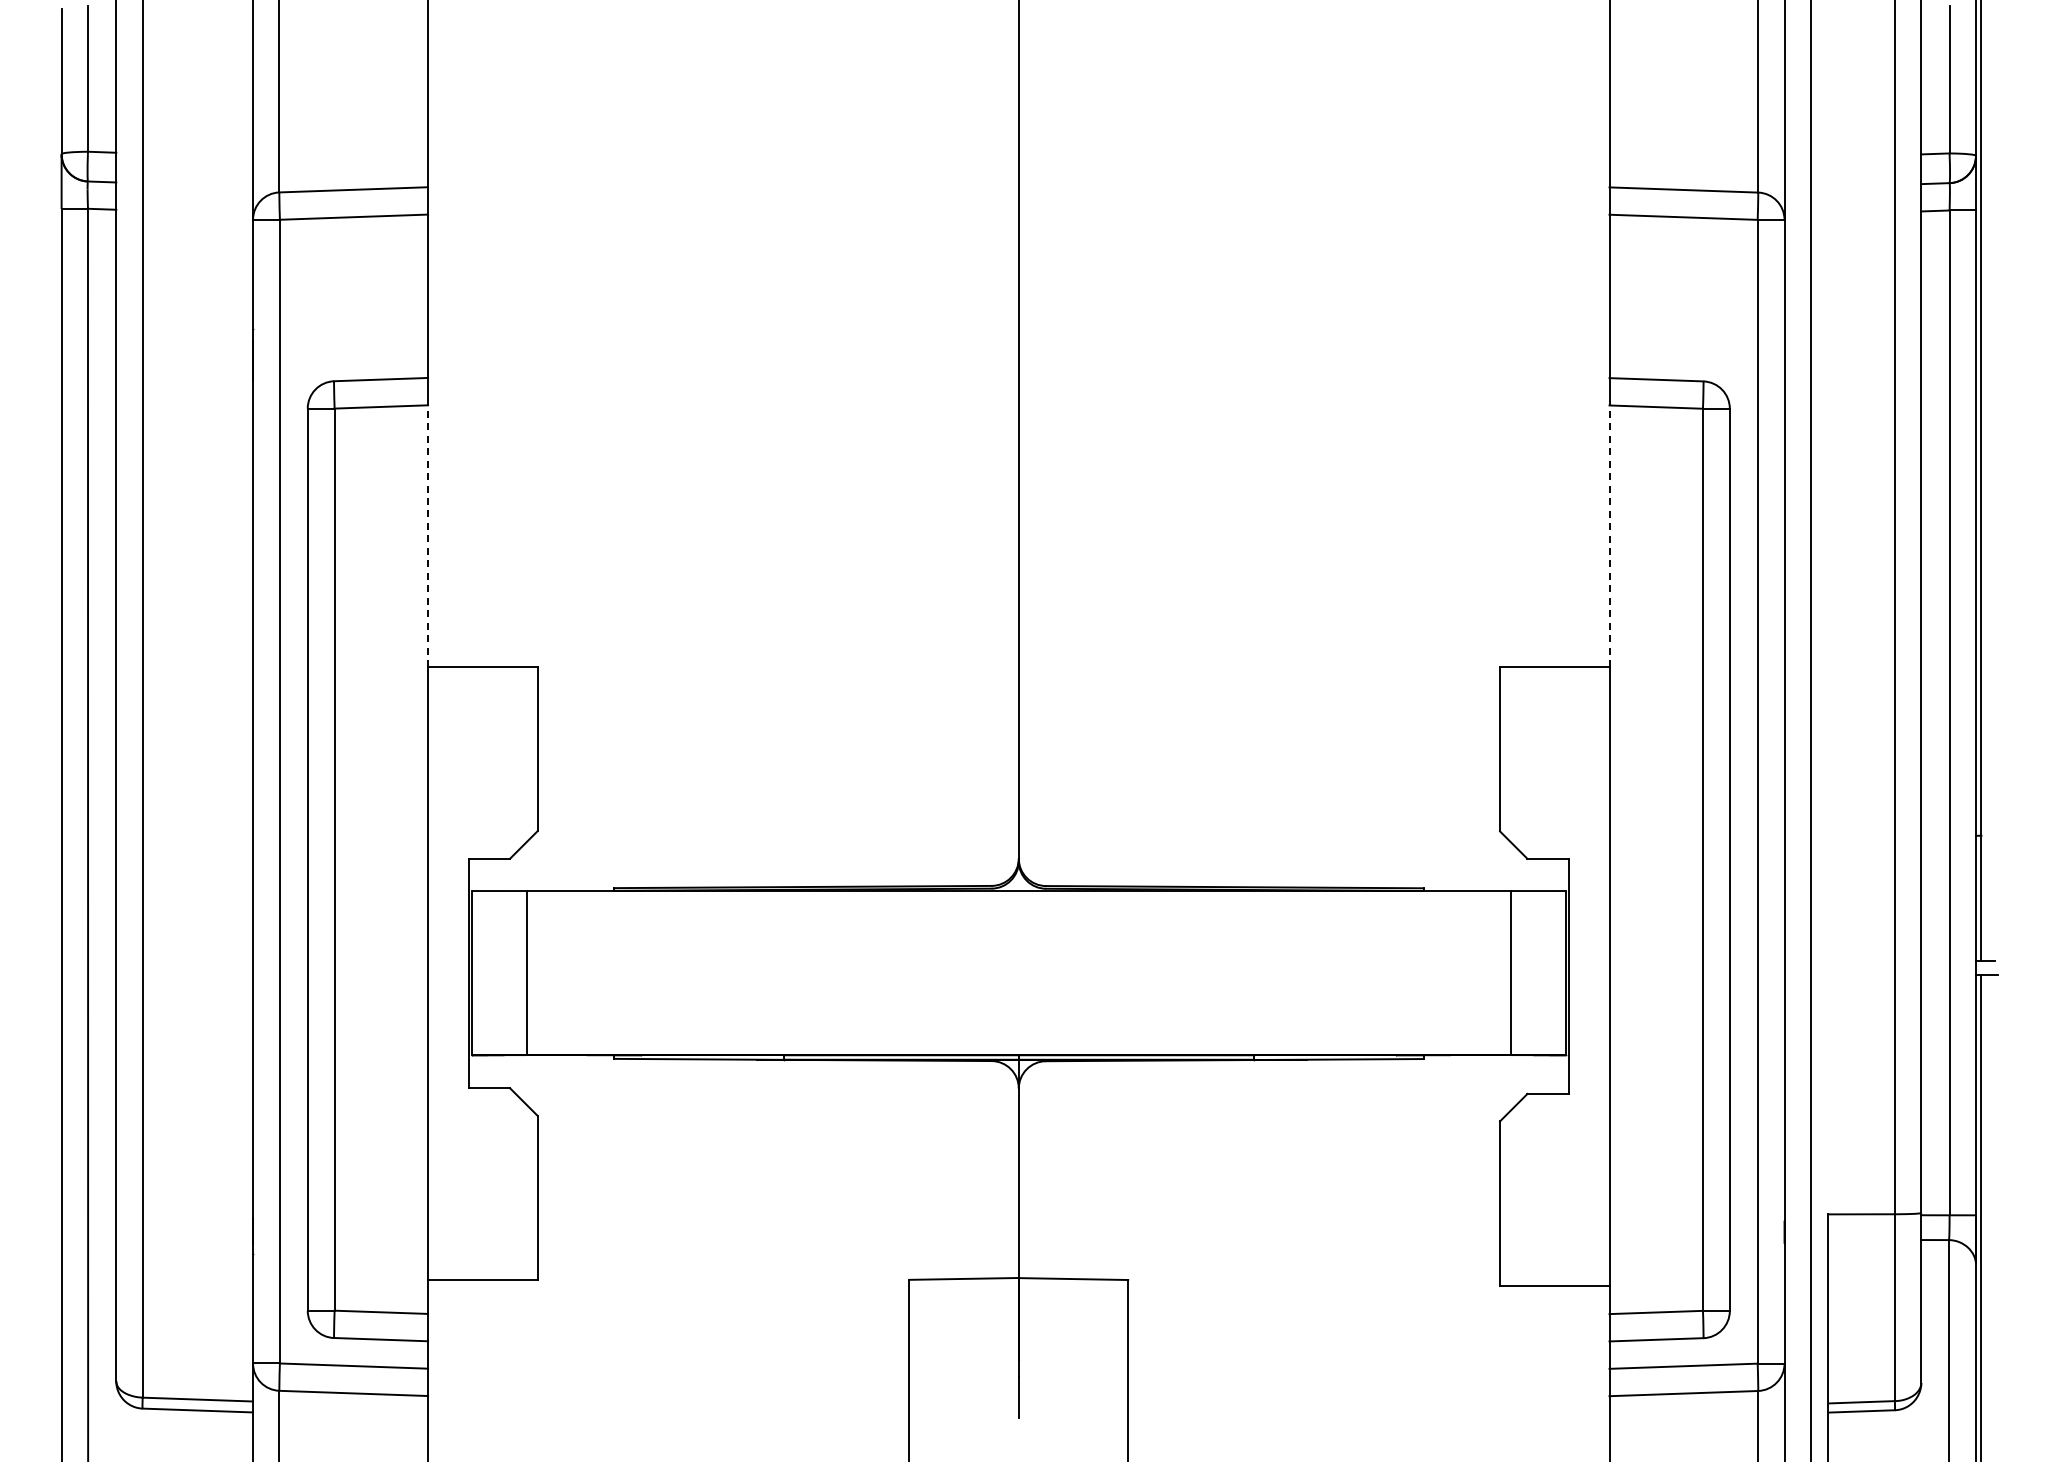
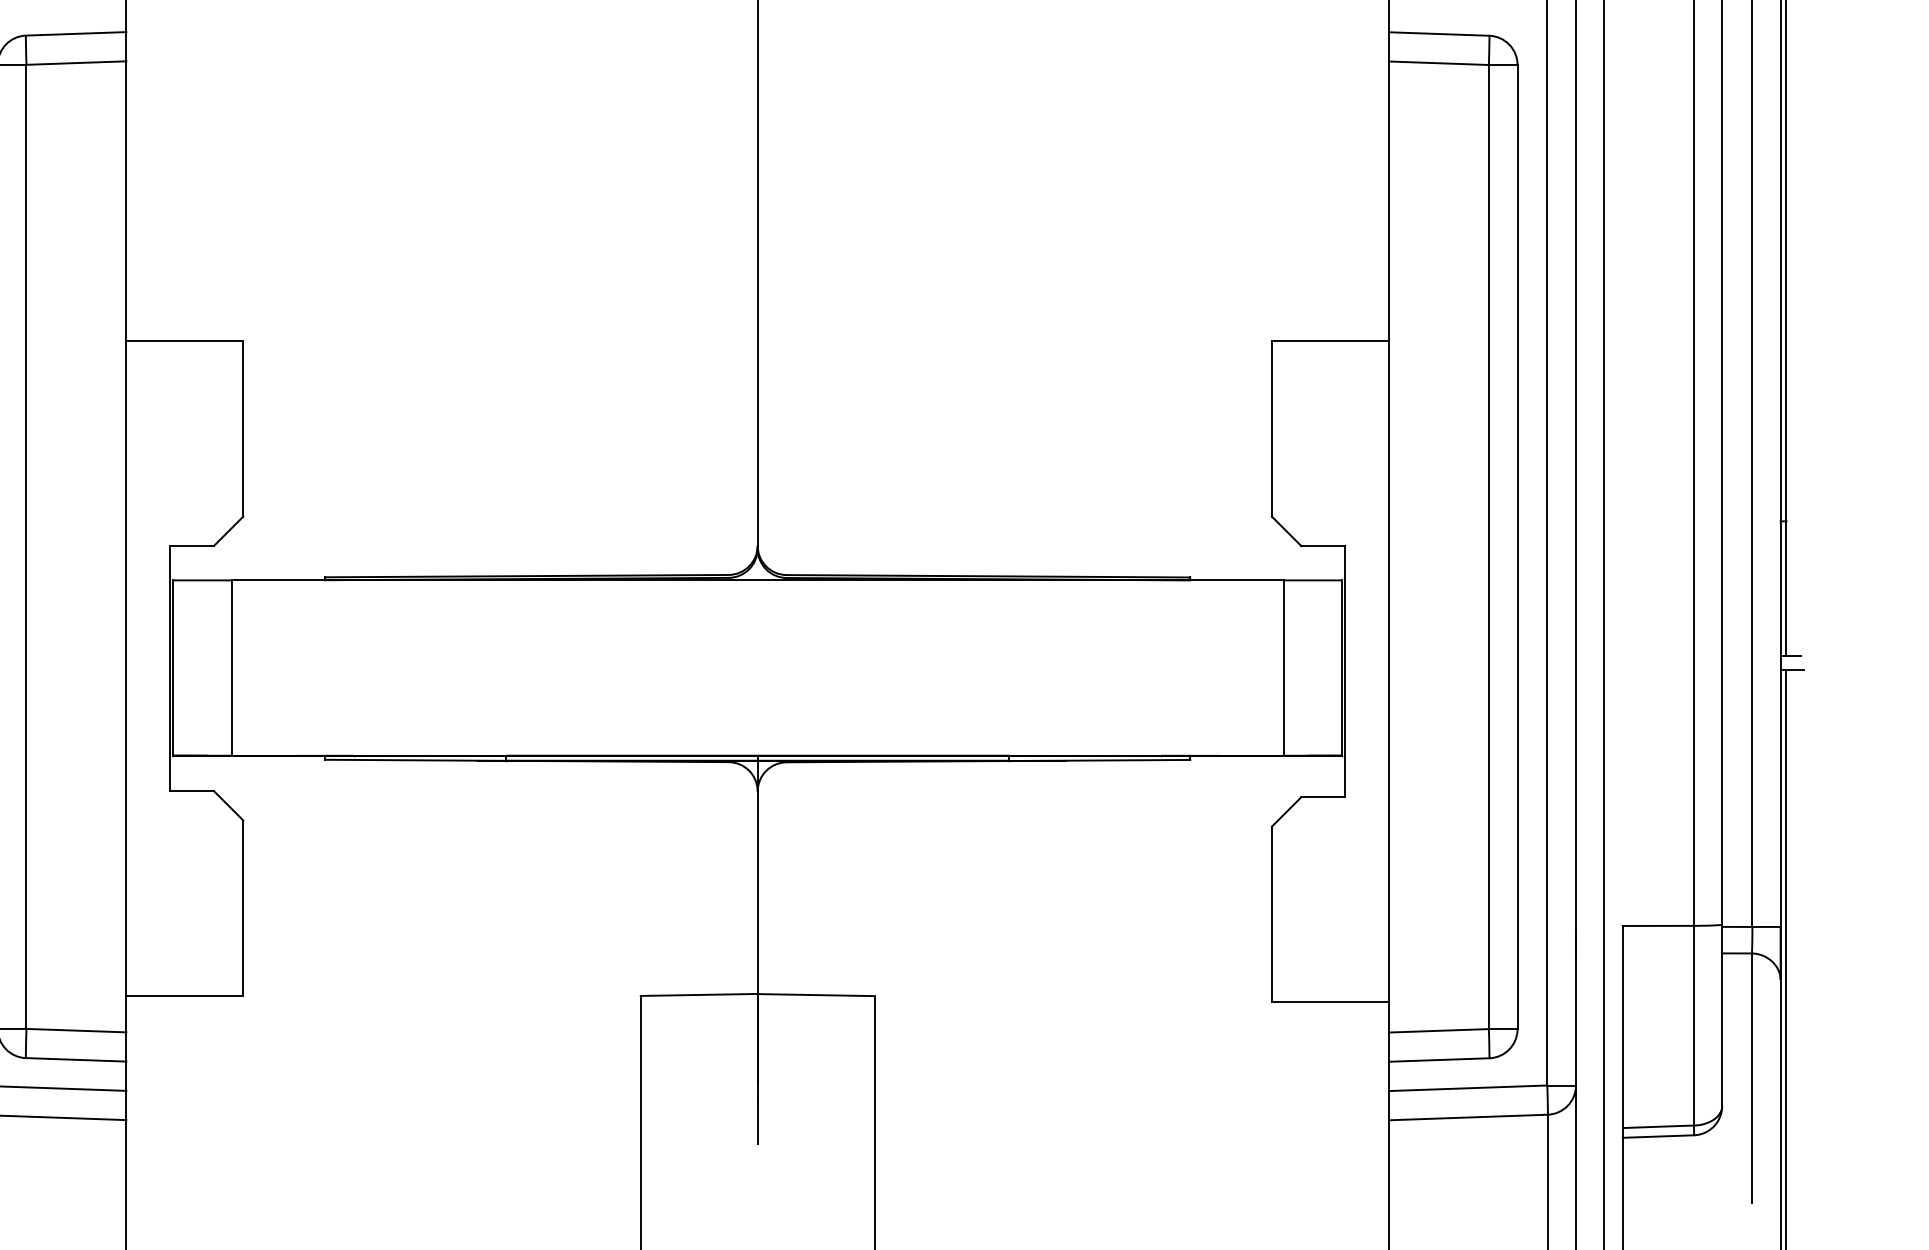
line: (428, 536) -> (126, 201), dashed -> solid
line: (1609, 536) -> (1388, 201), dashed -> solid

